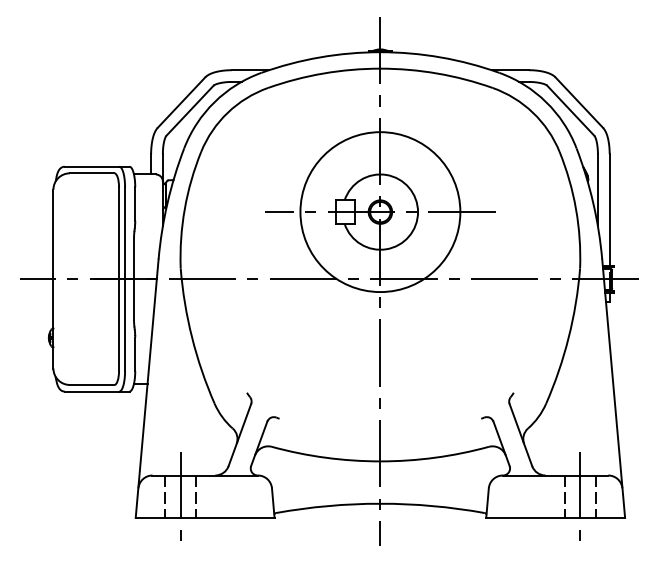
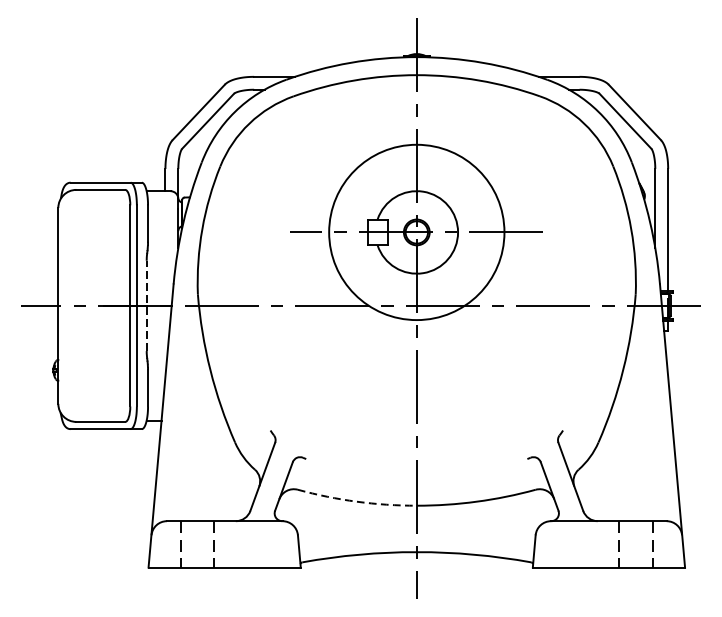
line: (134, 278) -> (147, 305), solid -> dashed
arc: (325, 457) -> (356, 501), solid -> dashed
line: (180, 496) -> (197, 544), removed
line: (580, 496) -> (636, 544), removed

